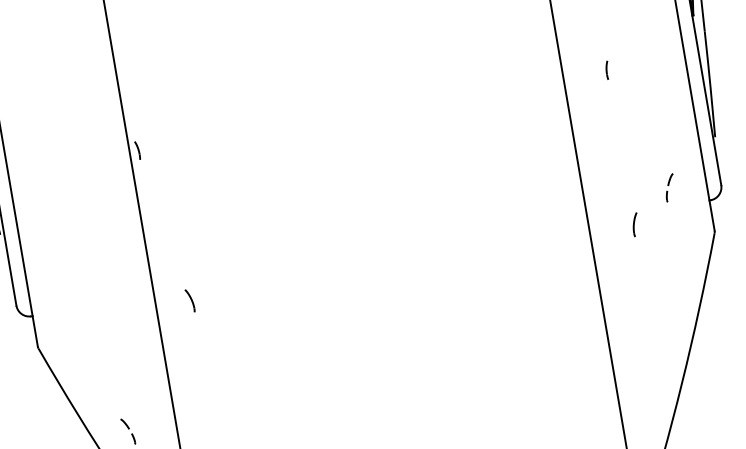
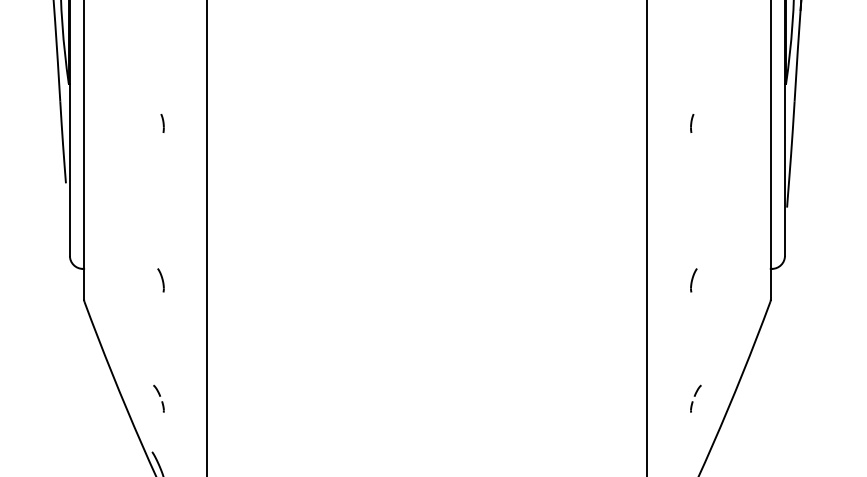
line: (137, 150) -> (162, 123), moved
part: (669, 187) -> (695, 398), moved
part: (189, 301) -> (160, 280), moved

